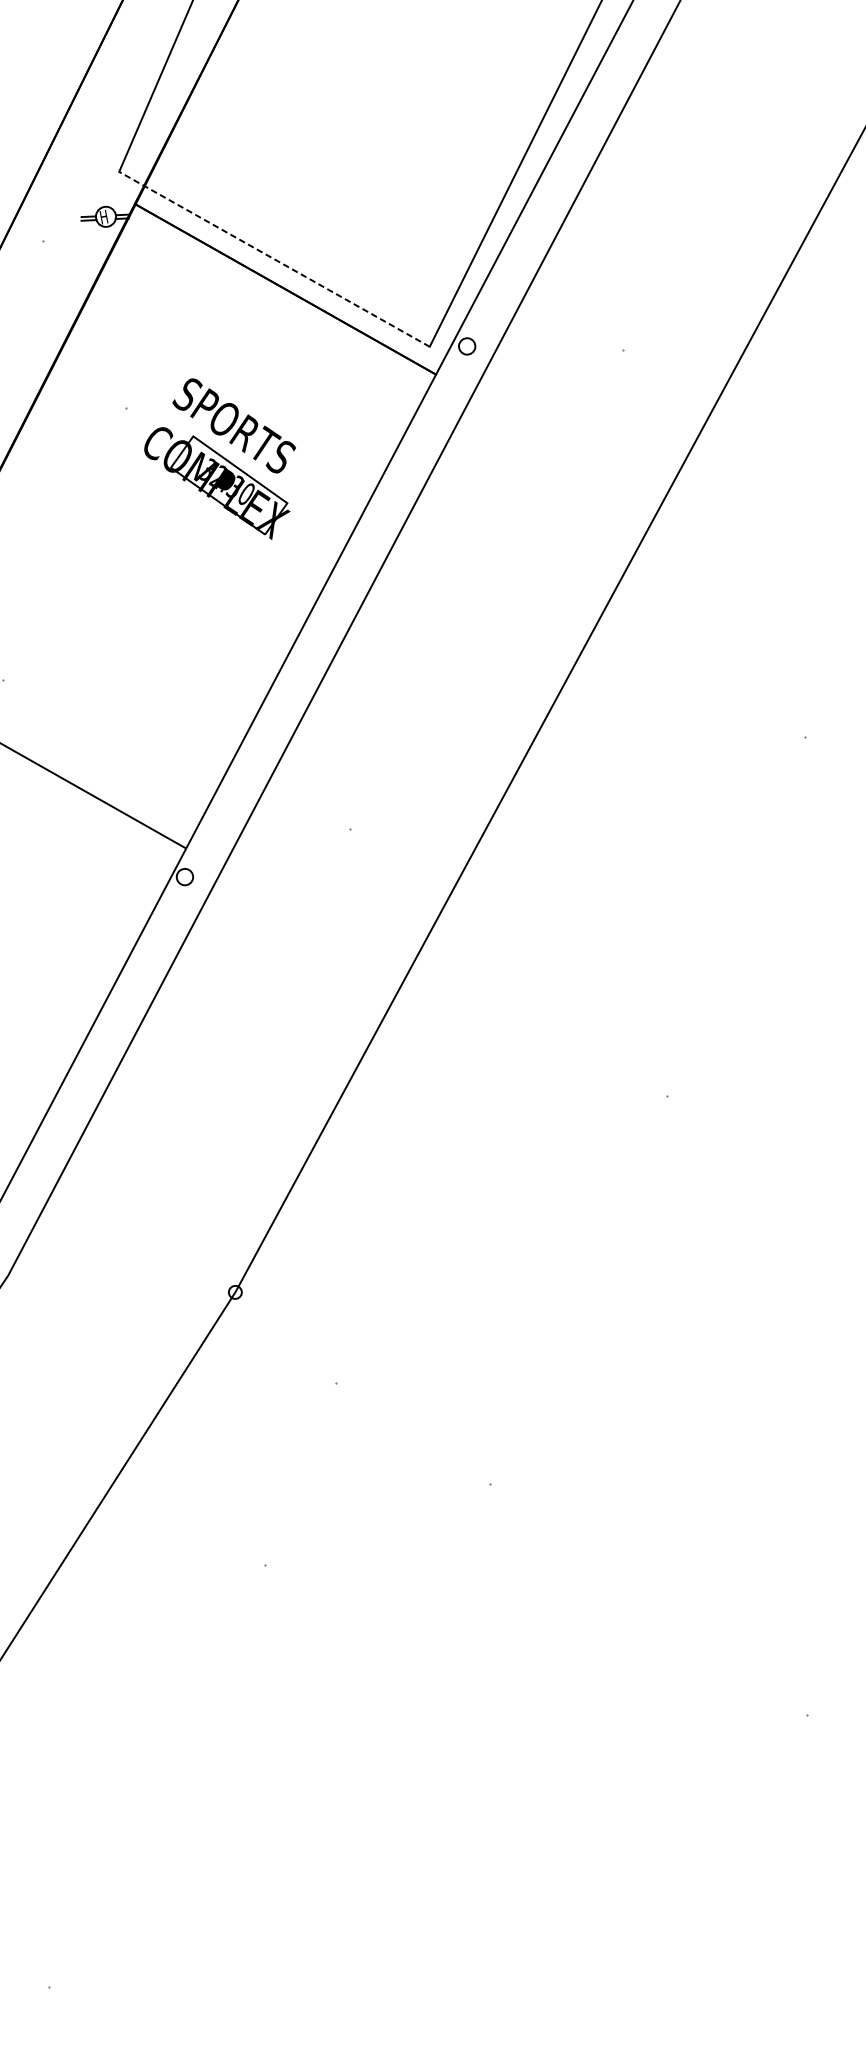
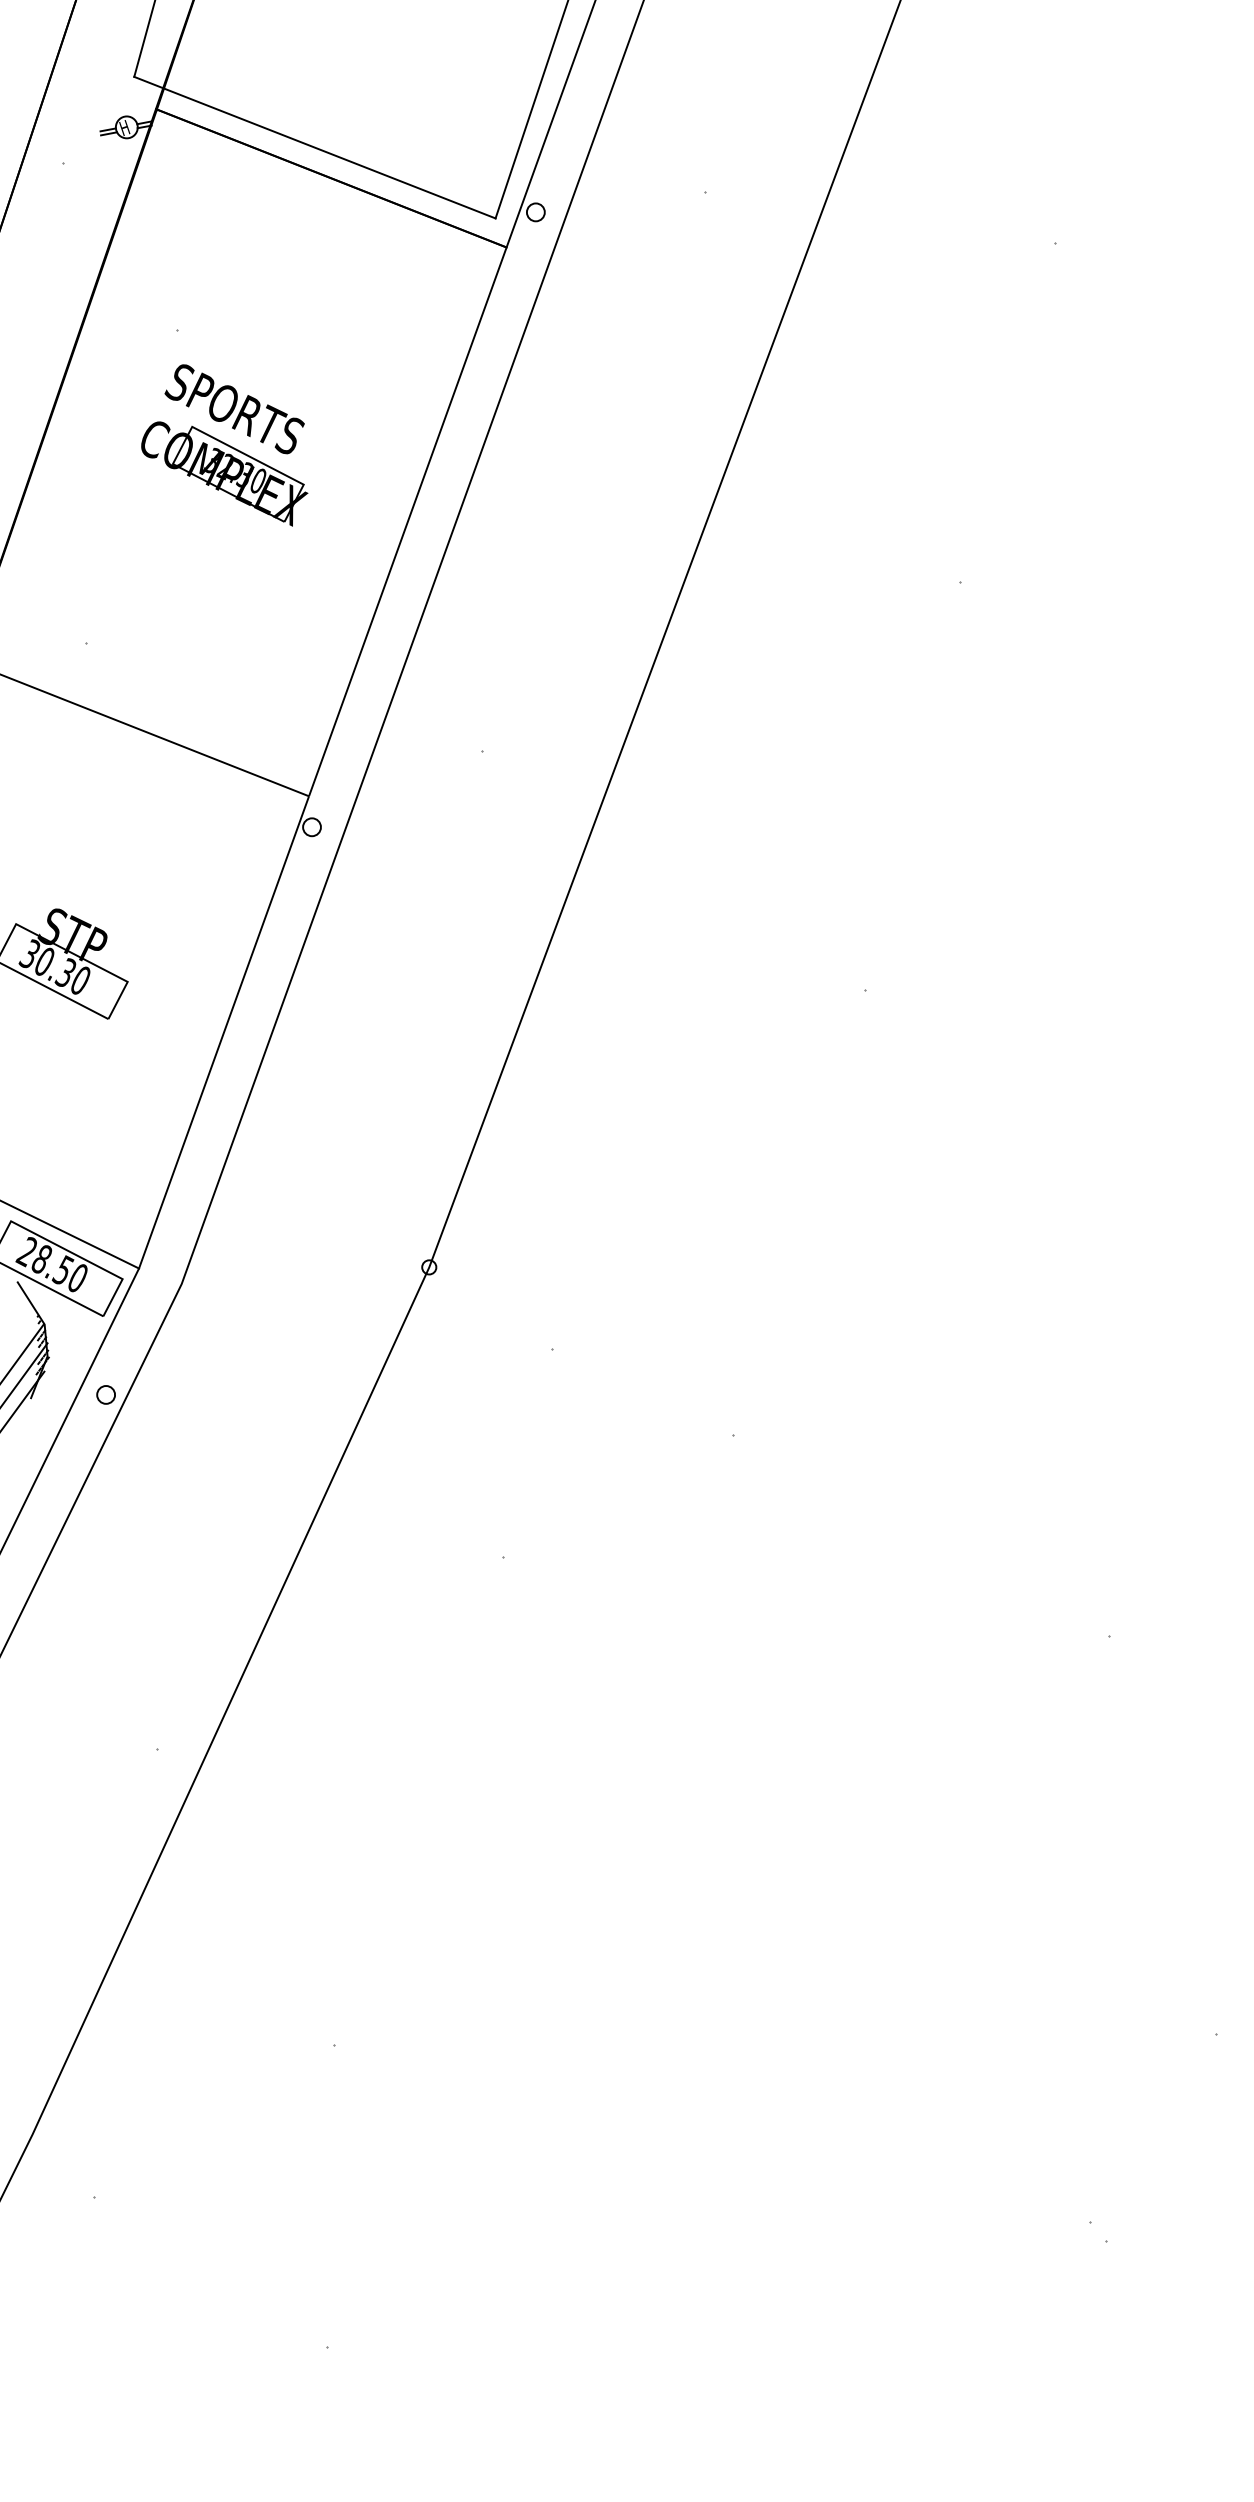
line: (274, 259) -> (314, 147), dashed -> solid
part: (220, 457) -> (224, 445), moved

